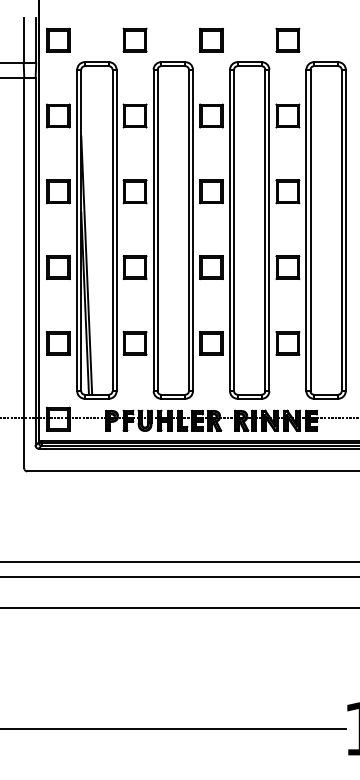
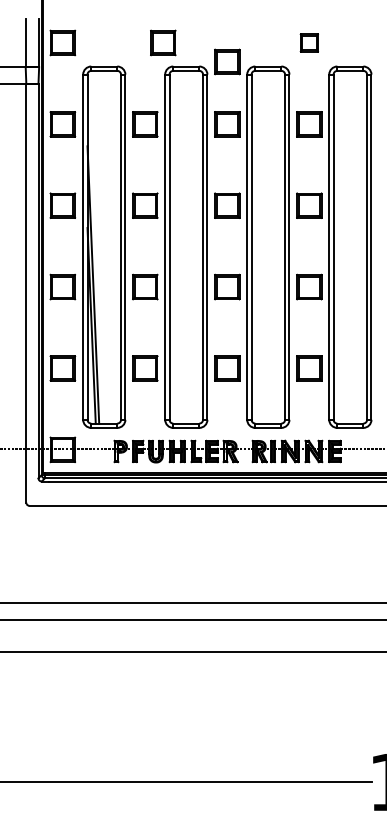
part: (135, 39) -> (163, 42), moved
part: (211, 39) -> (227, 61), moved
part: (288, 39) -> (309, 42), size x0.7

